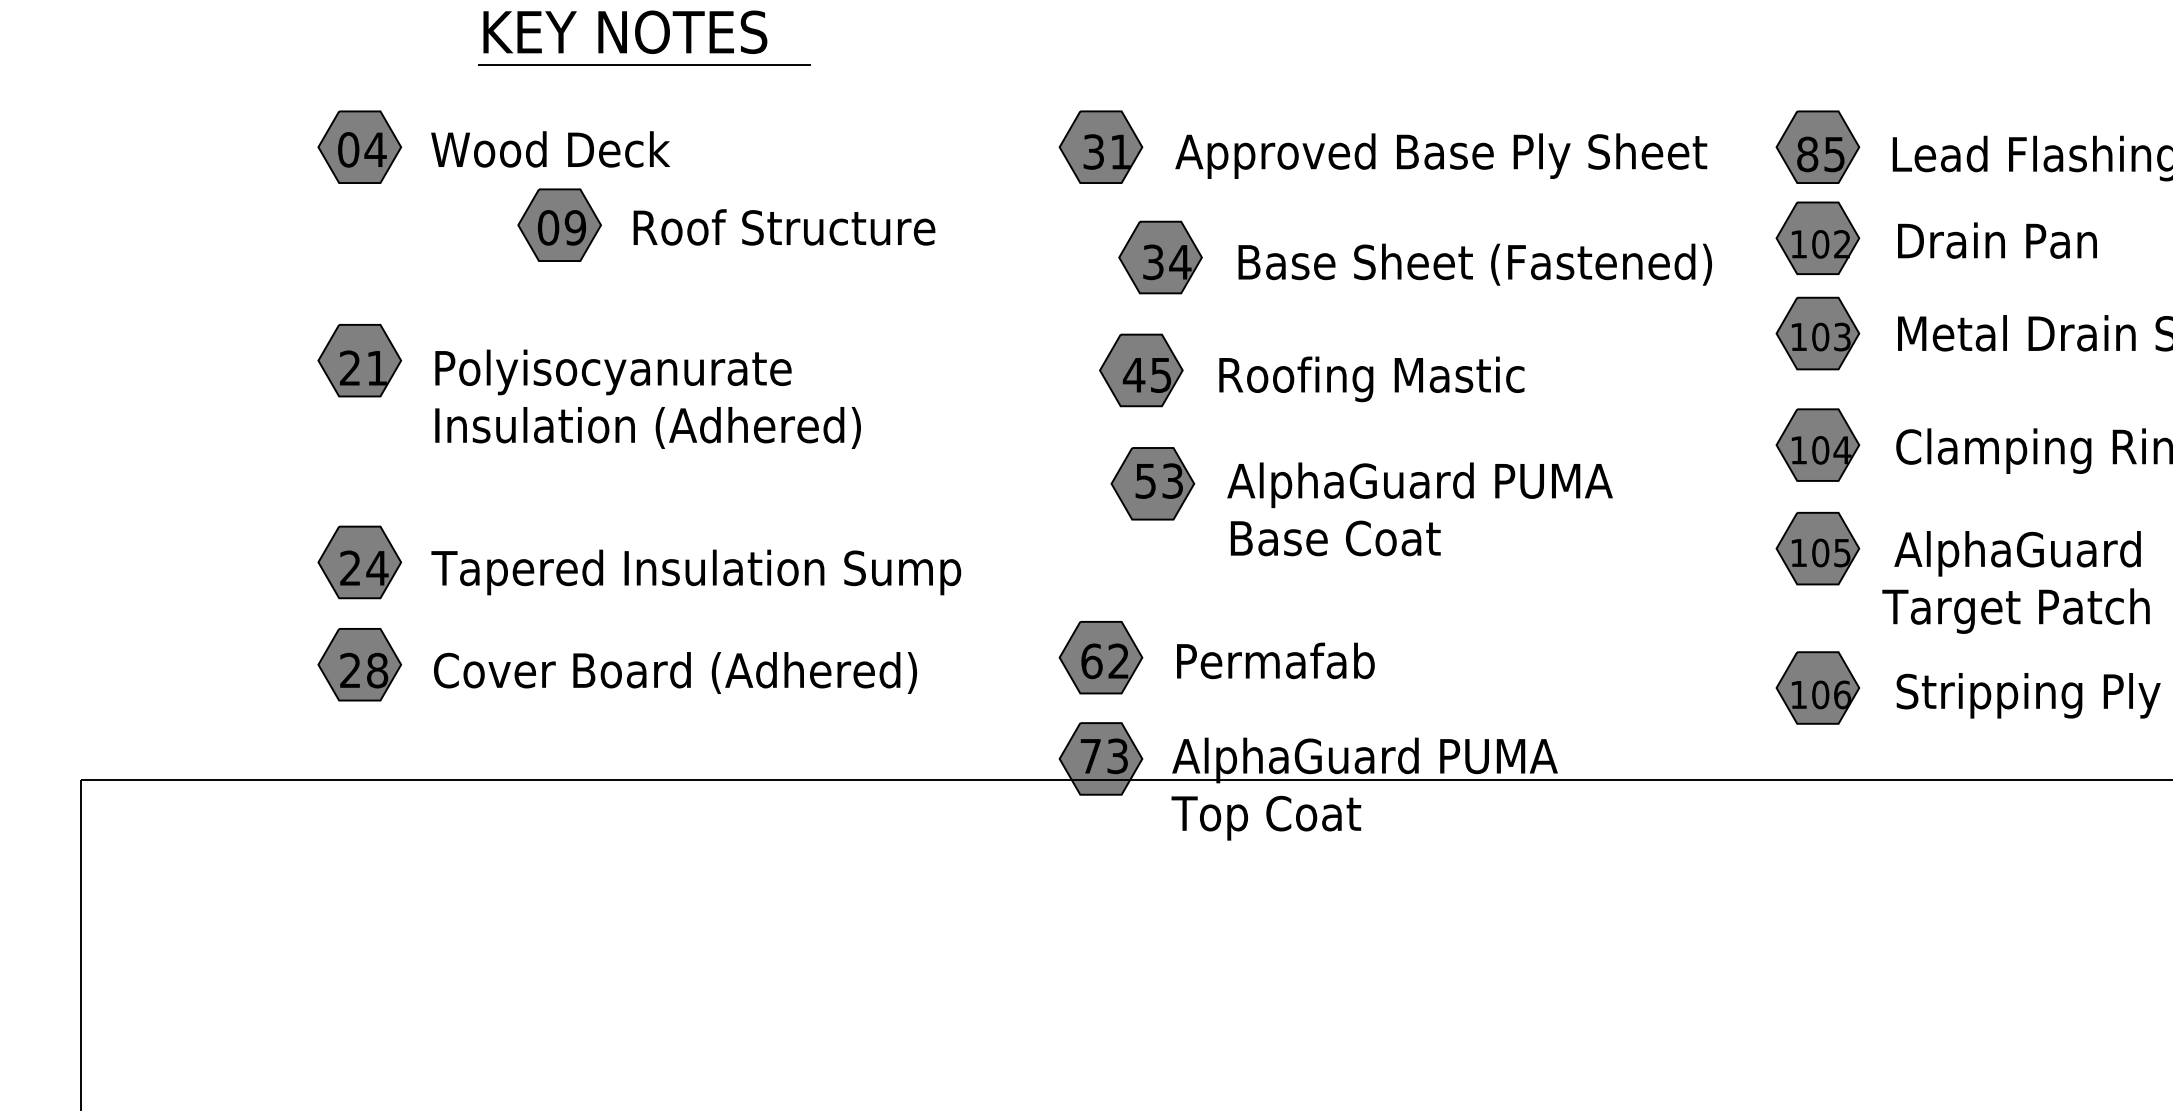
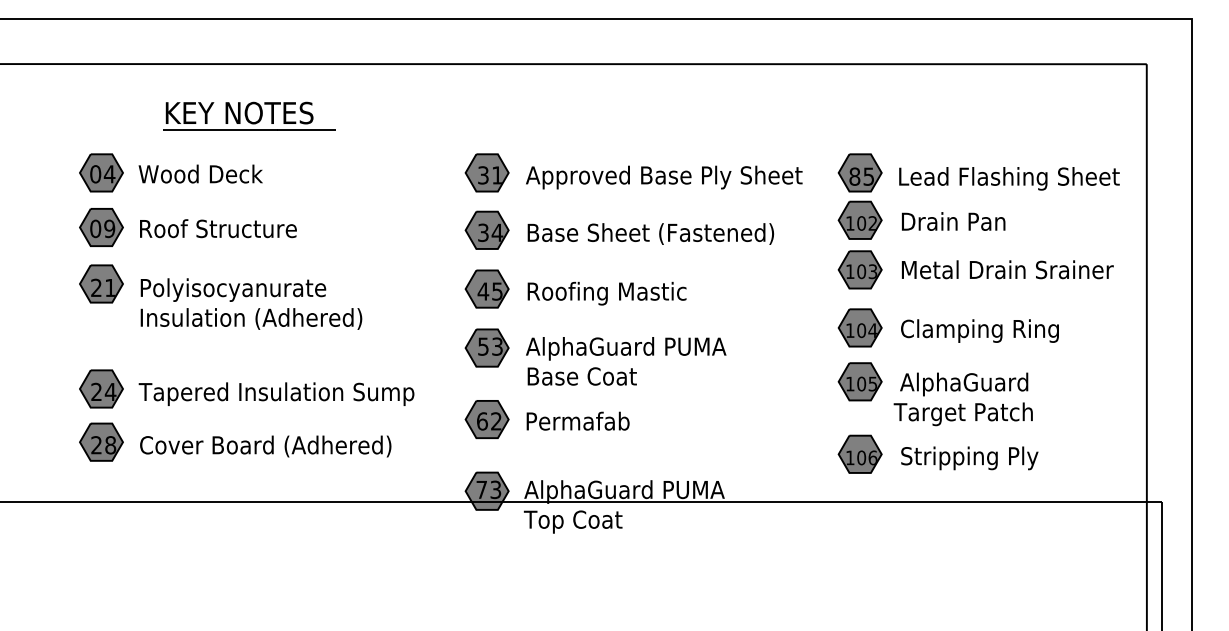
part: (724, 225) -> (187, 227), moved
part: (1414, 255) -> (619, 229), moved
part: (1311, 369) -> (575, 288), moved
part: (1361, 499) -> (595, 356), moved
part: (1215, 657) -> (546, 419), moved

